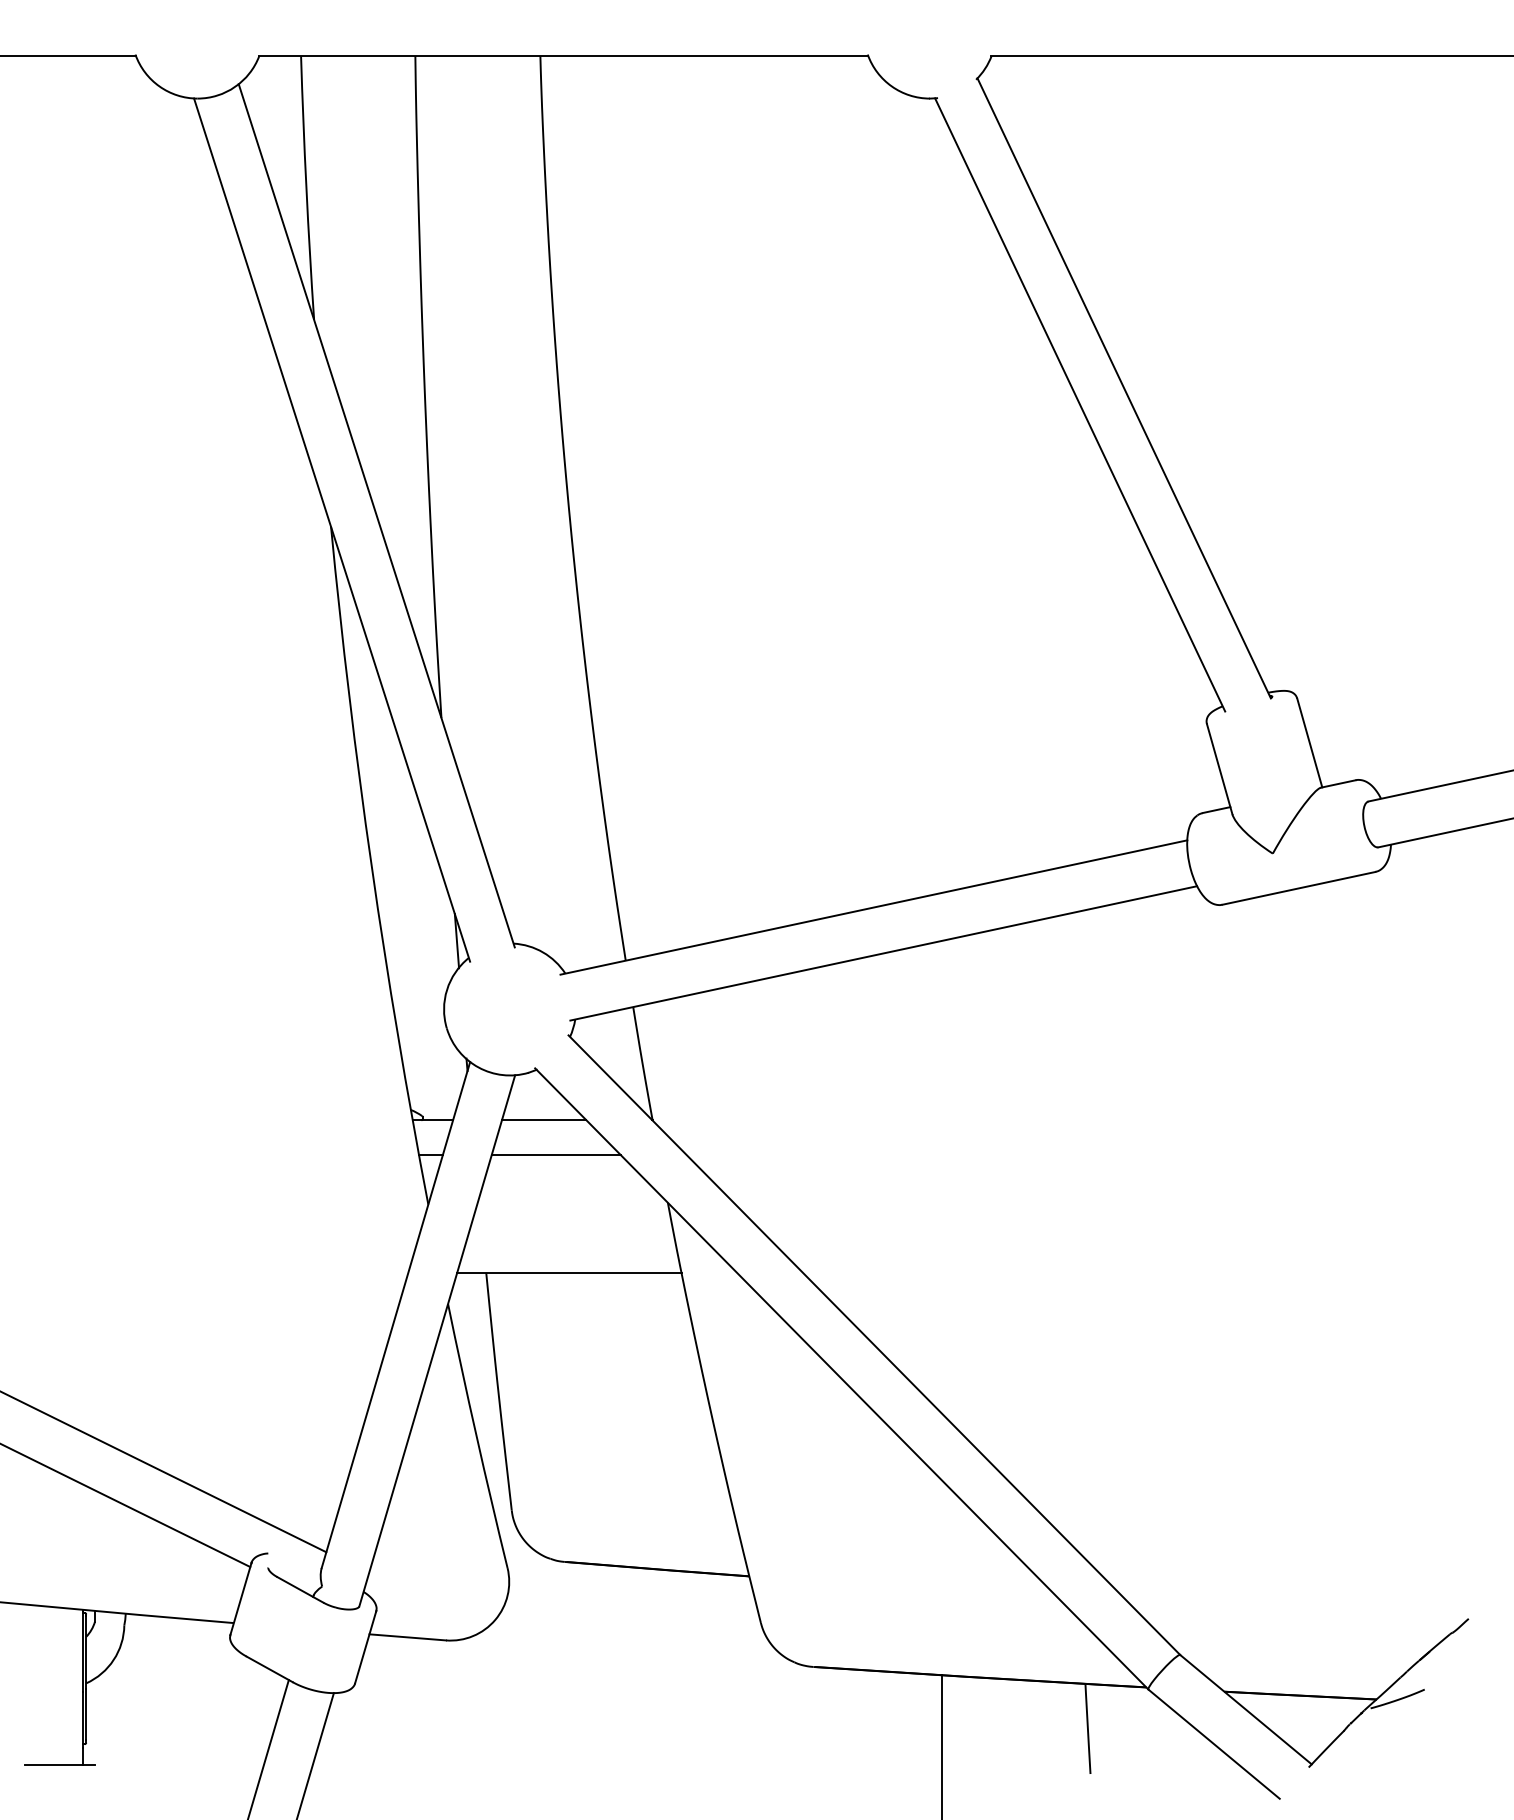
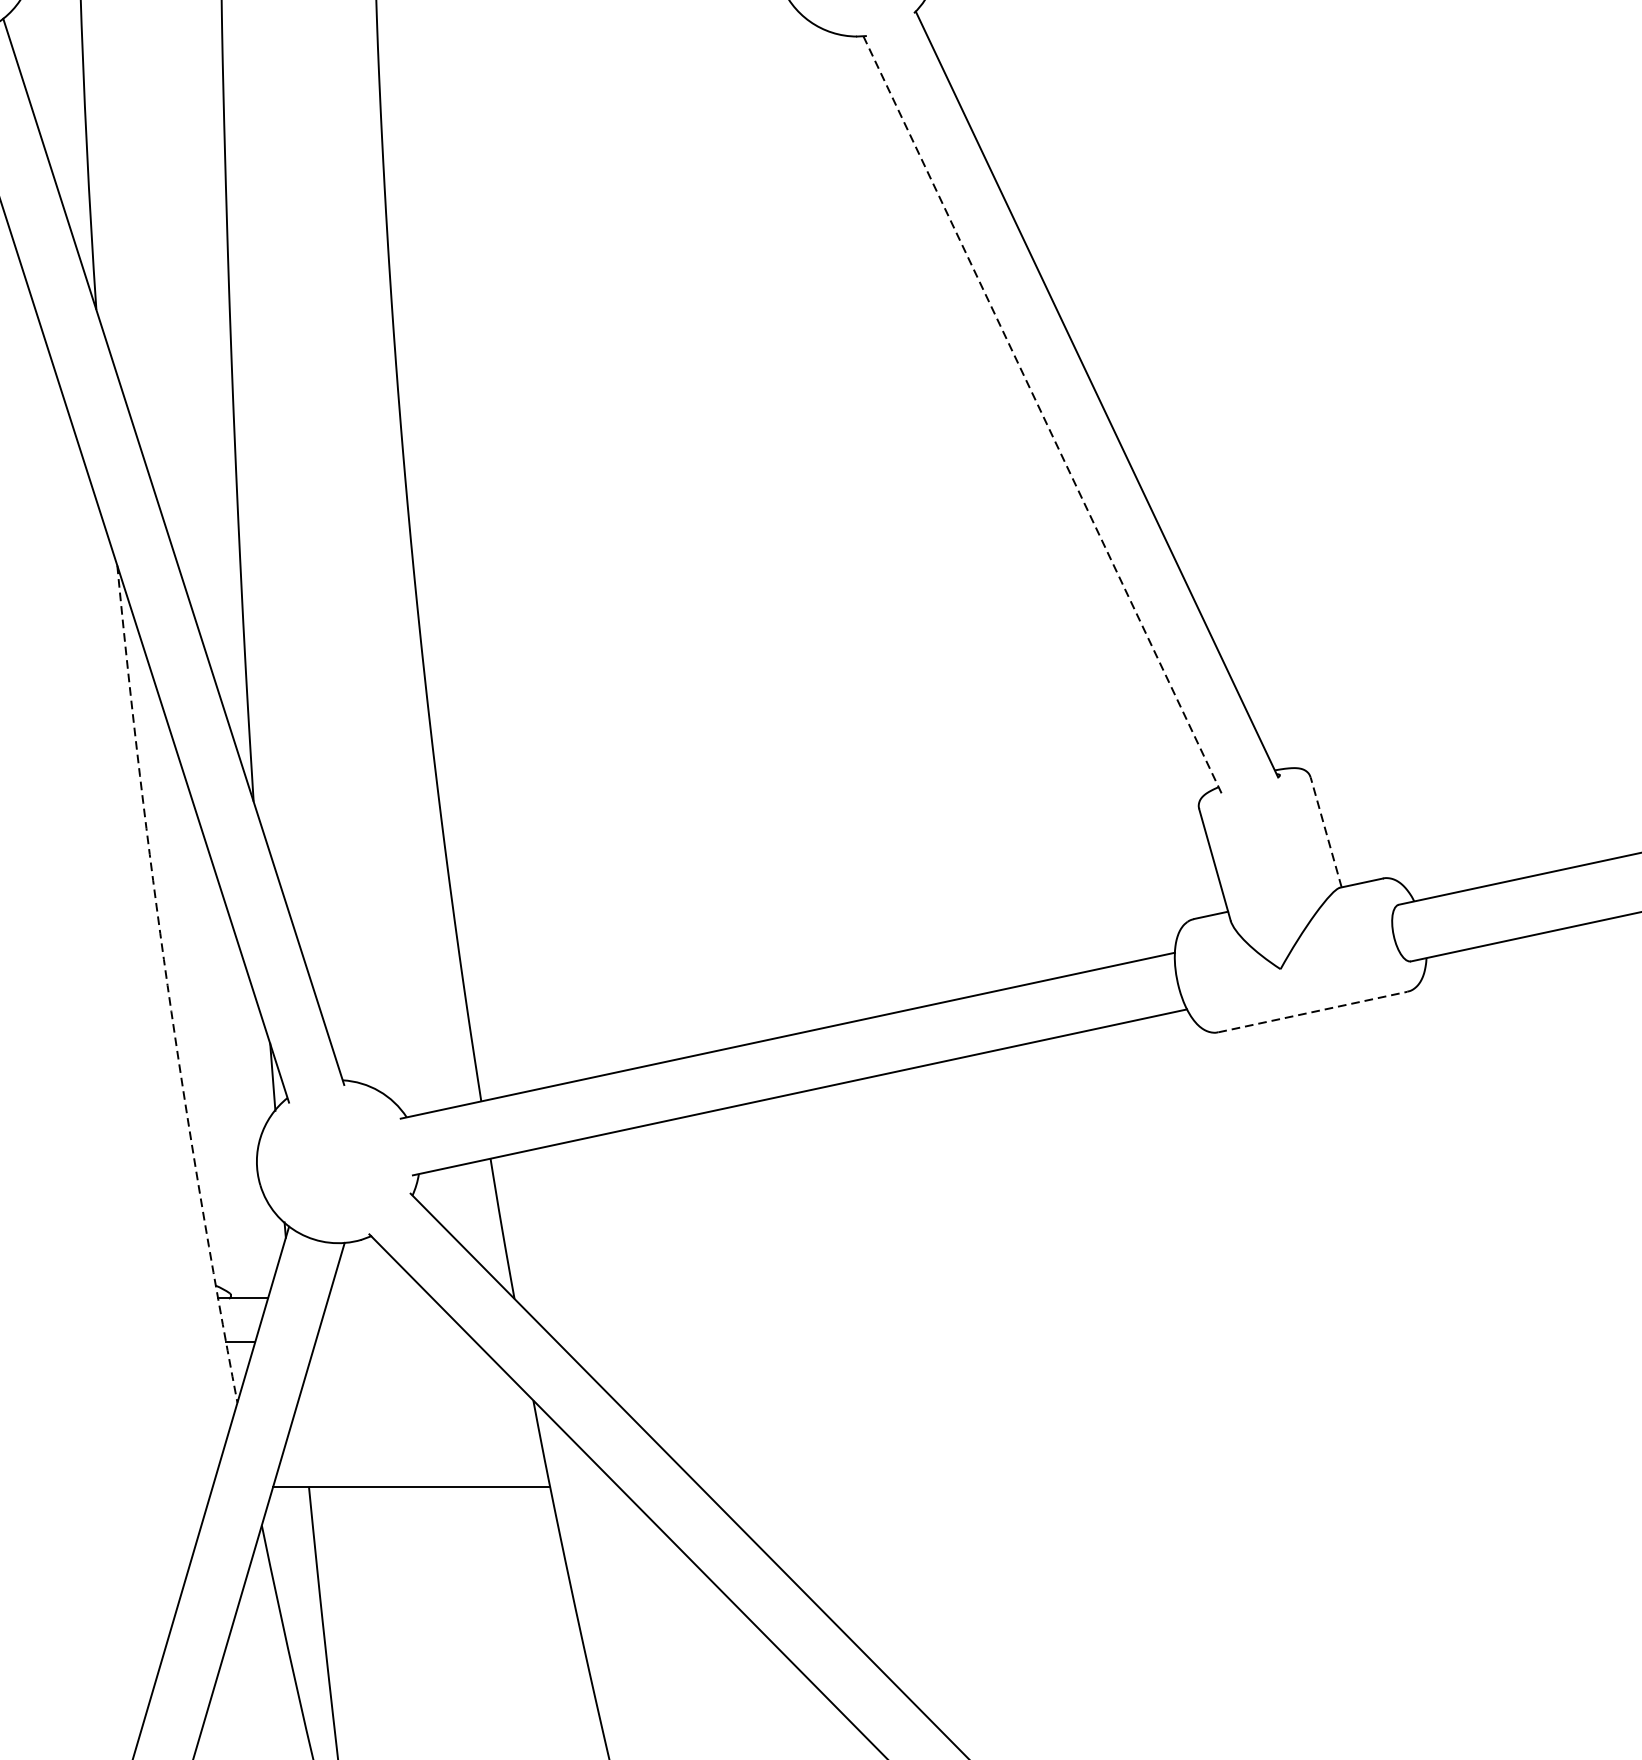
line: (1080, 405) -> (1043, 415), solid -> dashed
line: (1309, 742) -> (1325, 831), solid -> dashed
arc: (371, 866) -> (167, 985), solid -> dashed
line: (1299, 888) -> (1313, 1012), solid -> dashed
line: (543, 1120) -> (379, 1298), removed
line: (556, 1155) -> (395, 1342), removed

